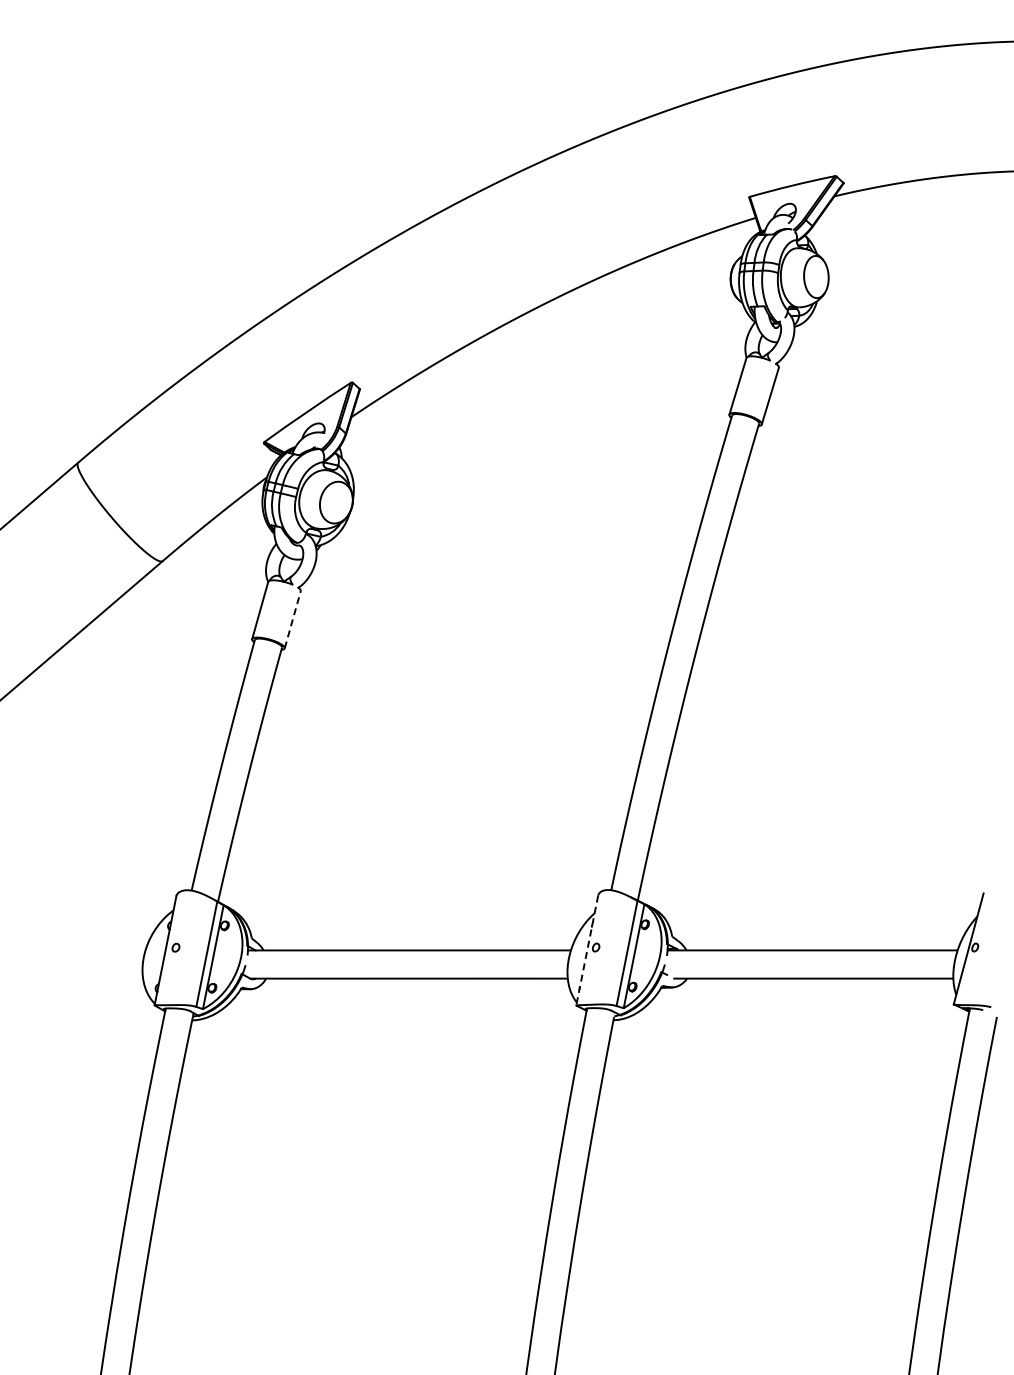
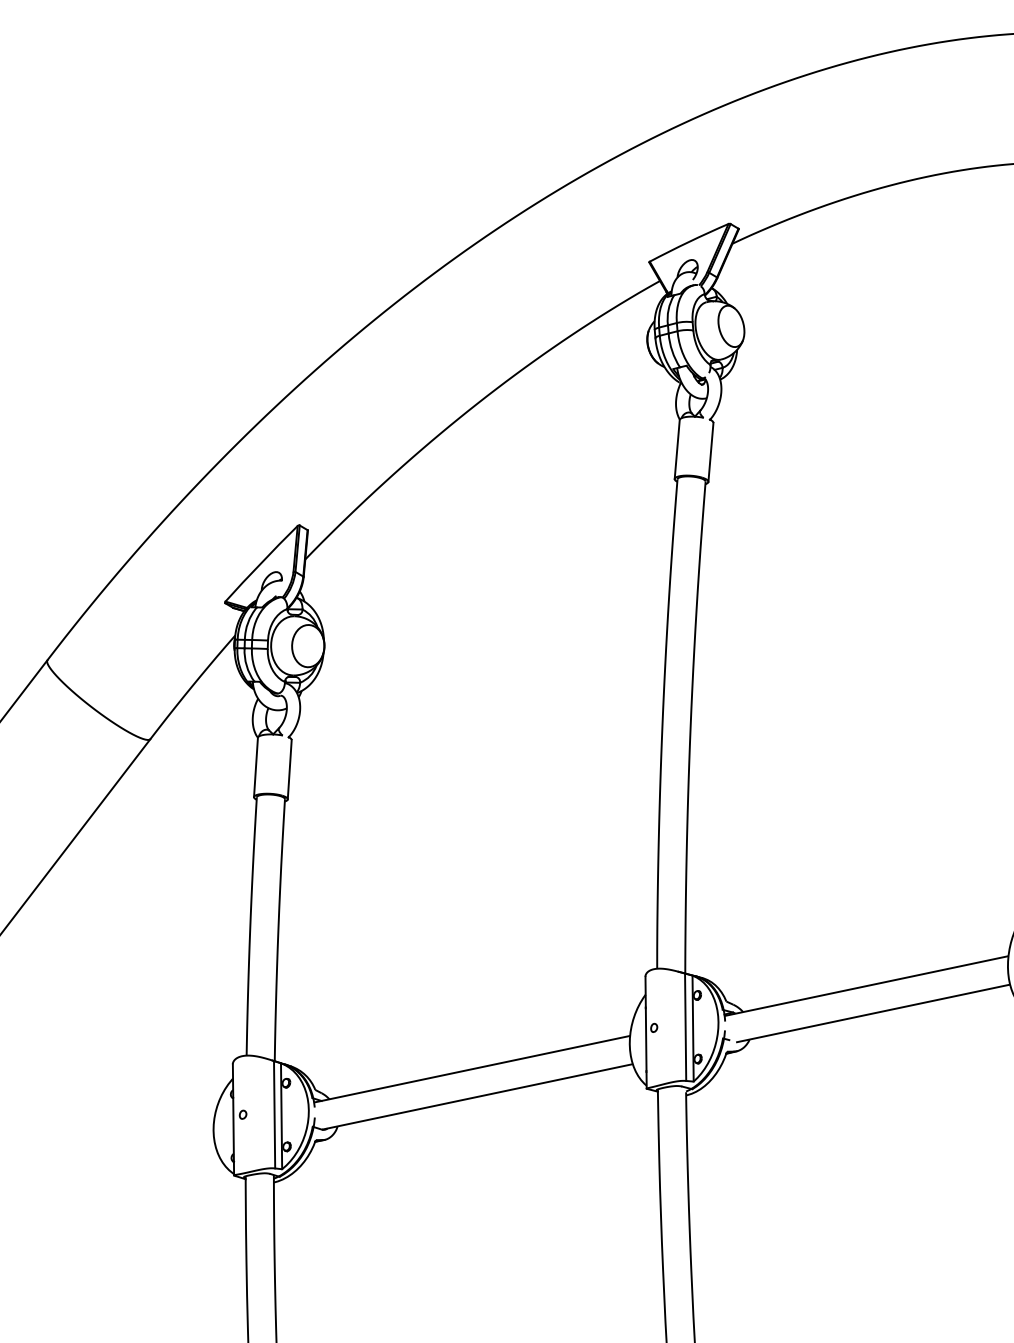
line: (292, 619) -> (289, 769), dashed -> solid
line: (587, 950) -> (646, 1032), dashed -> solid

